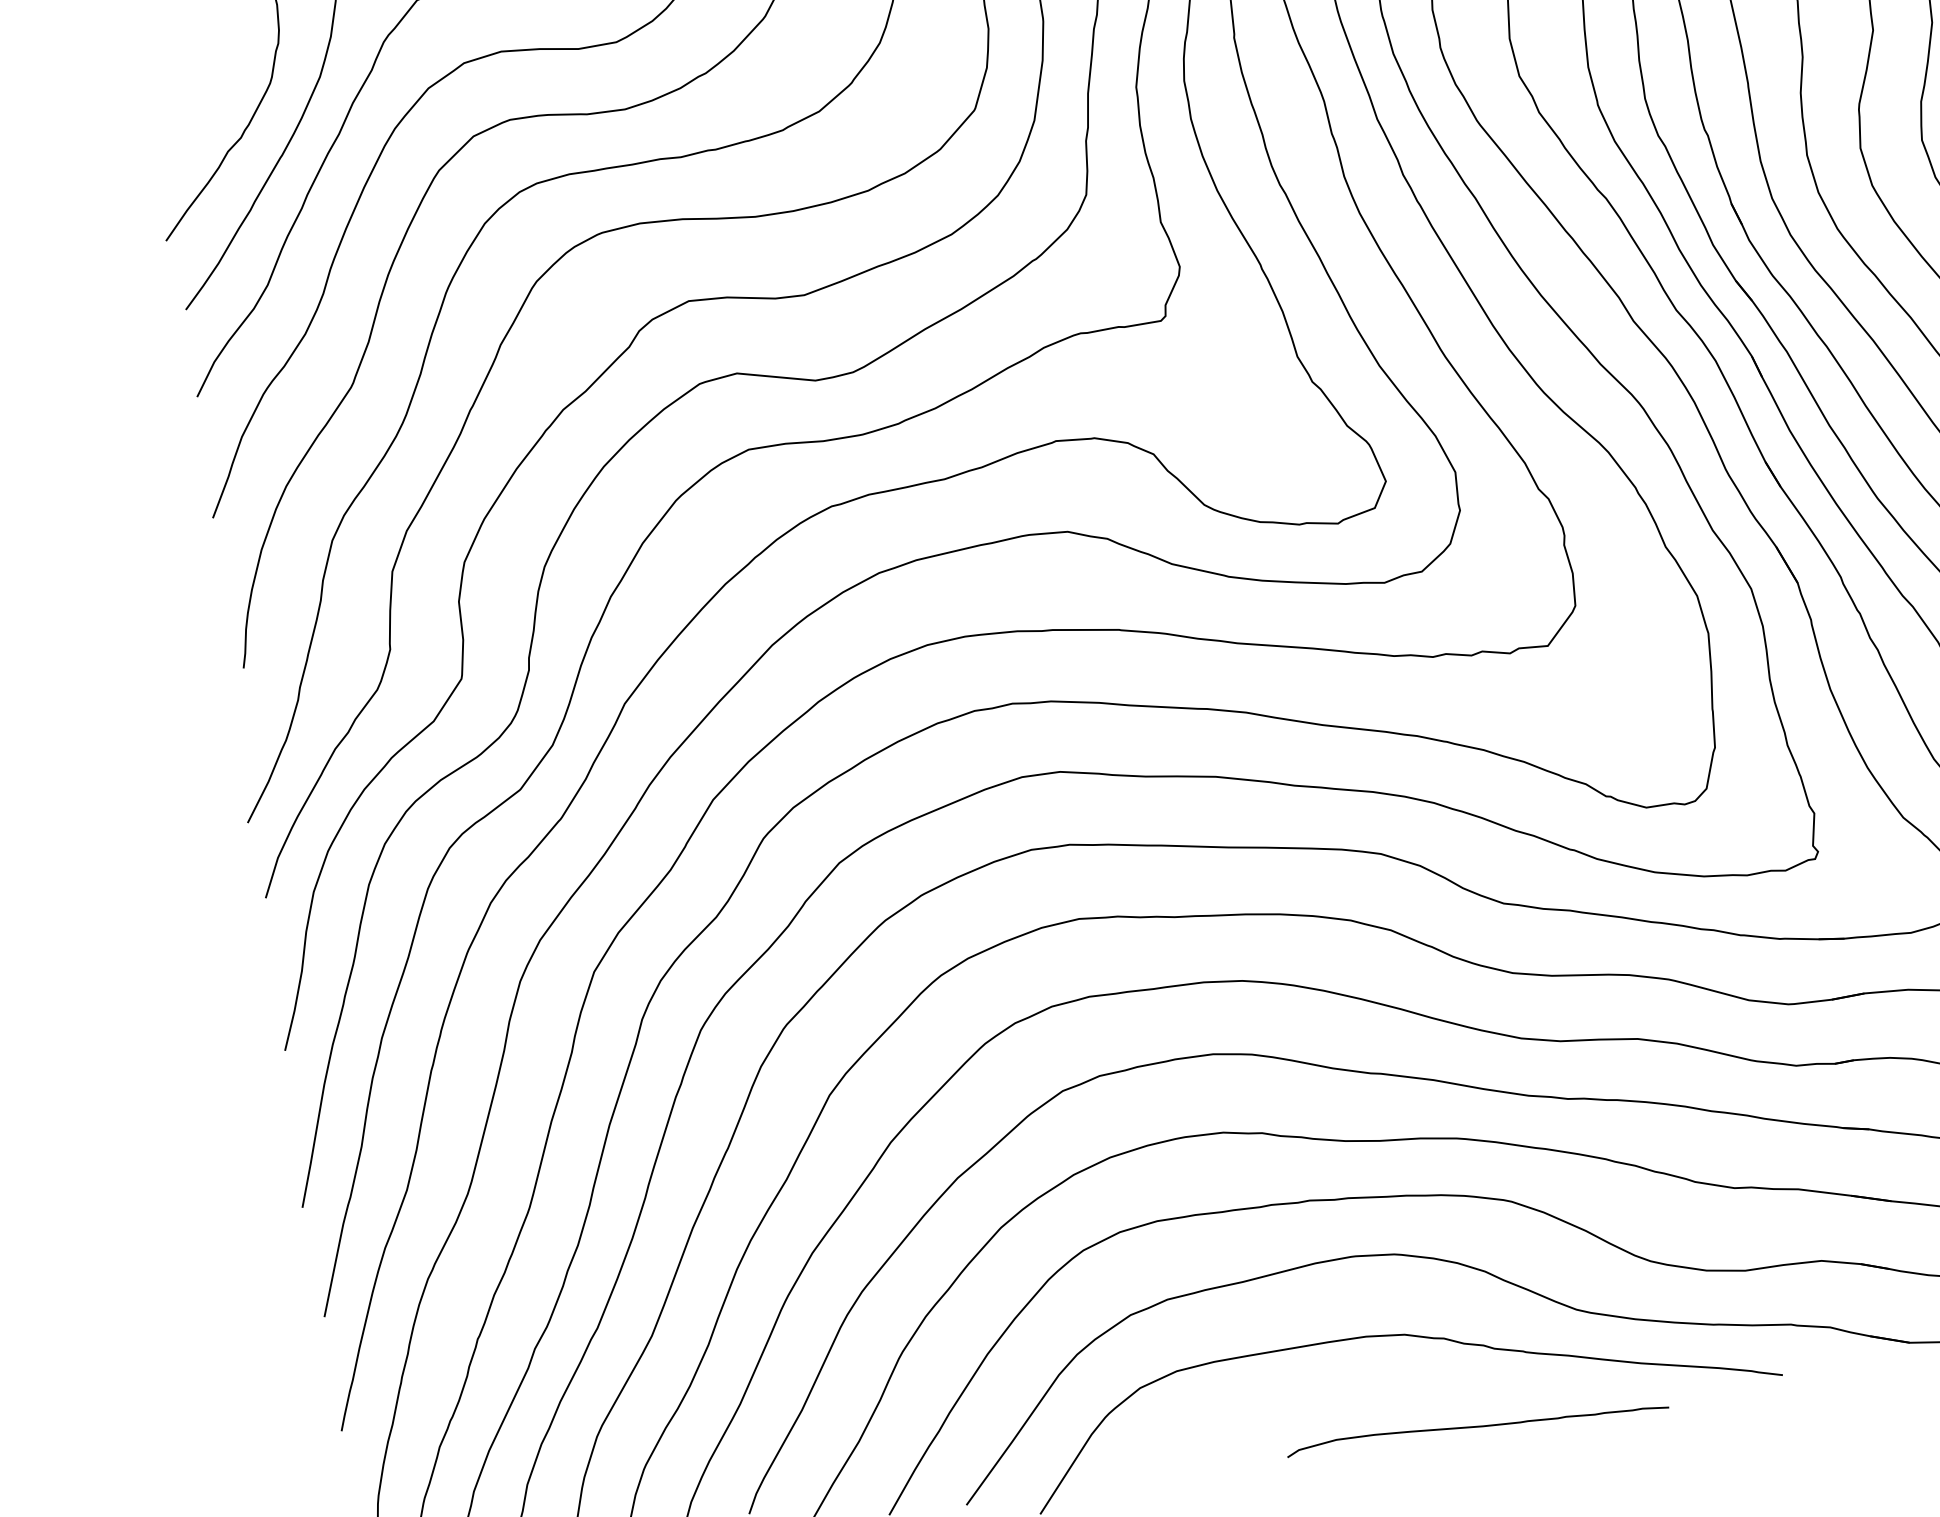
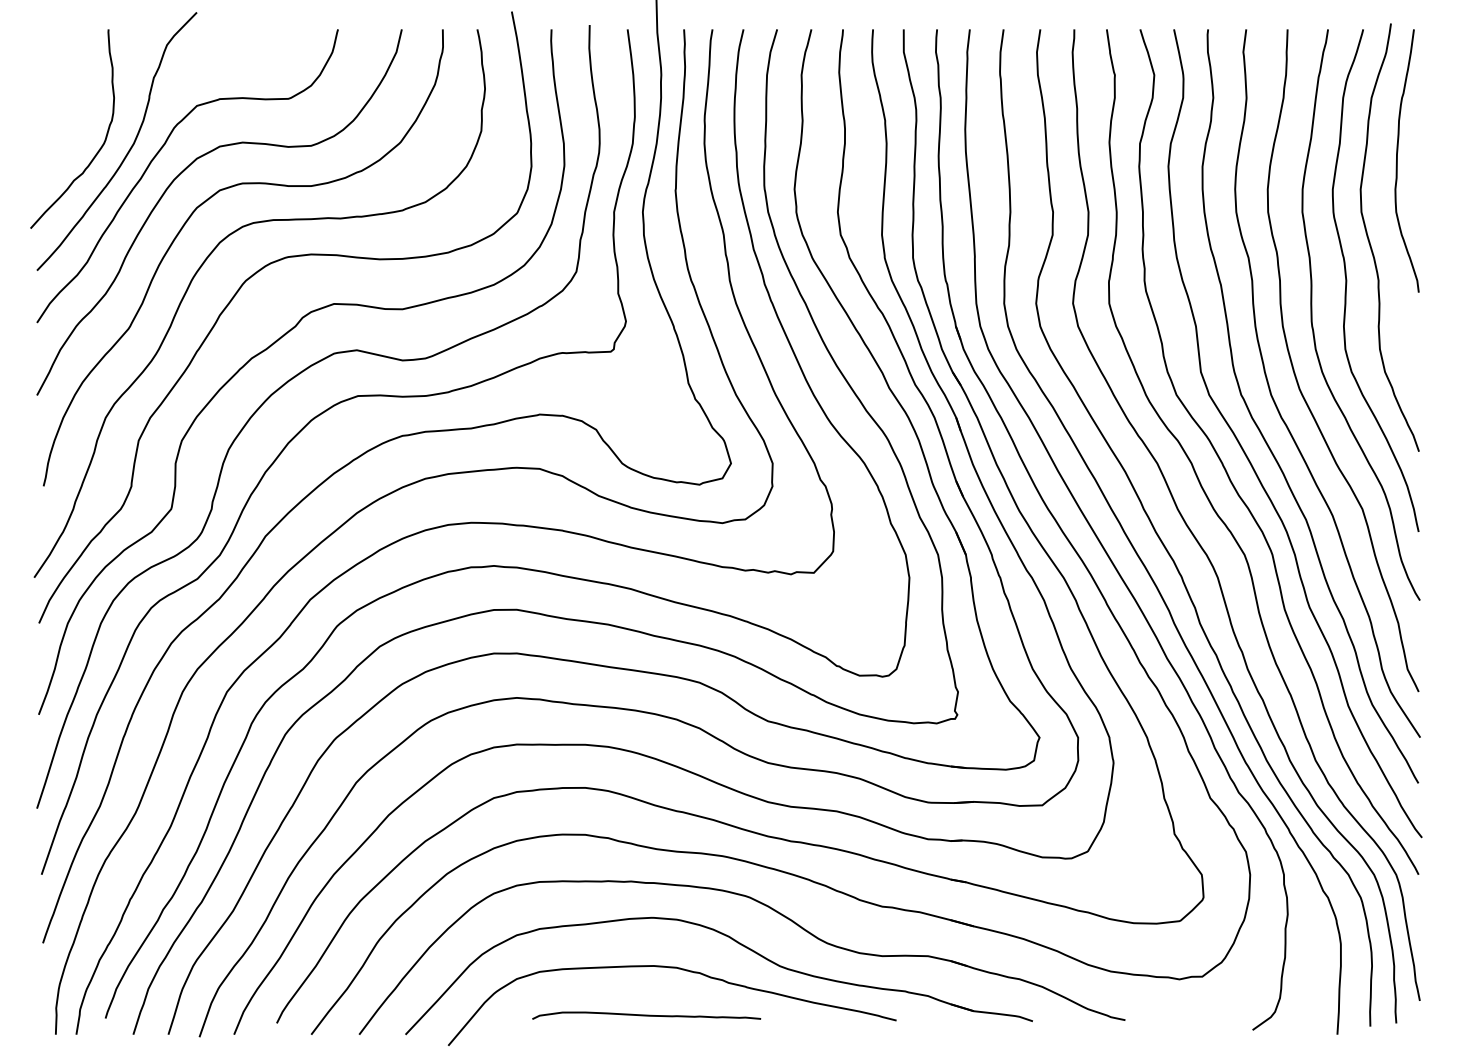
curve: (1477, 1426) -> (646, 1015), moved

